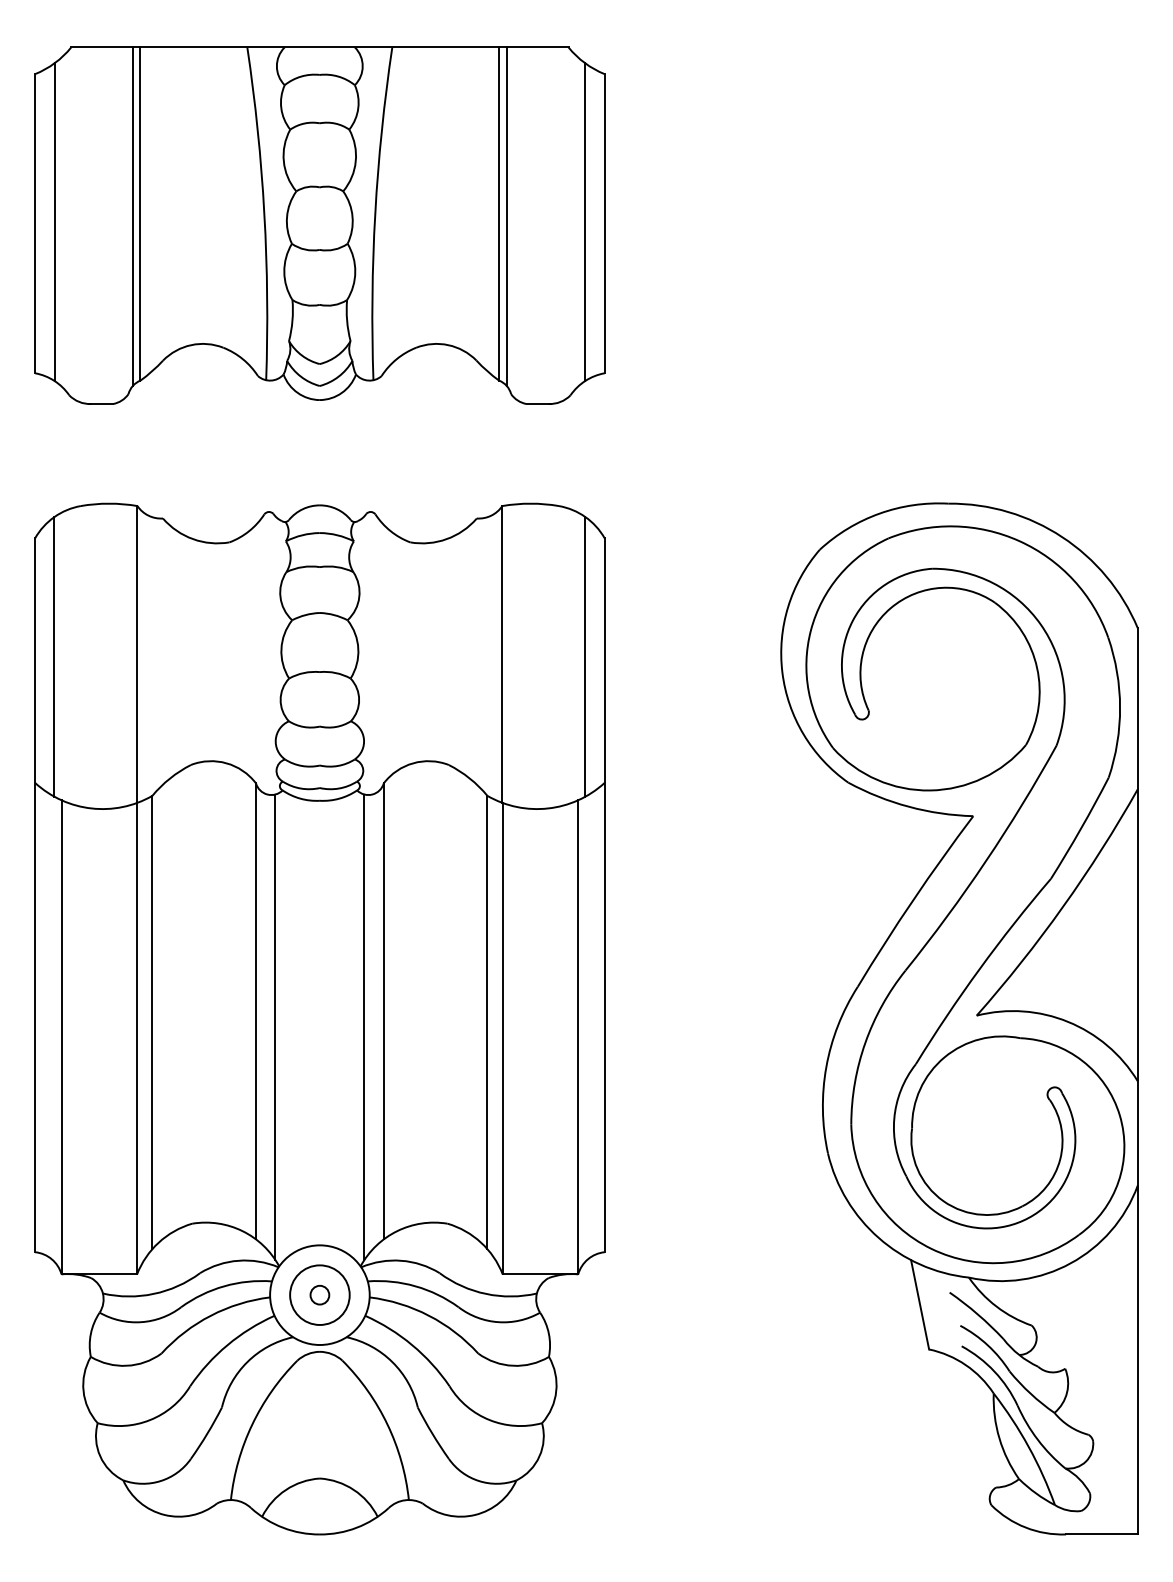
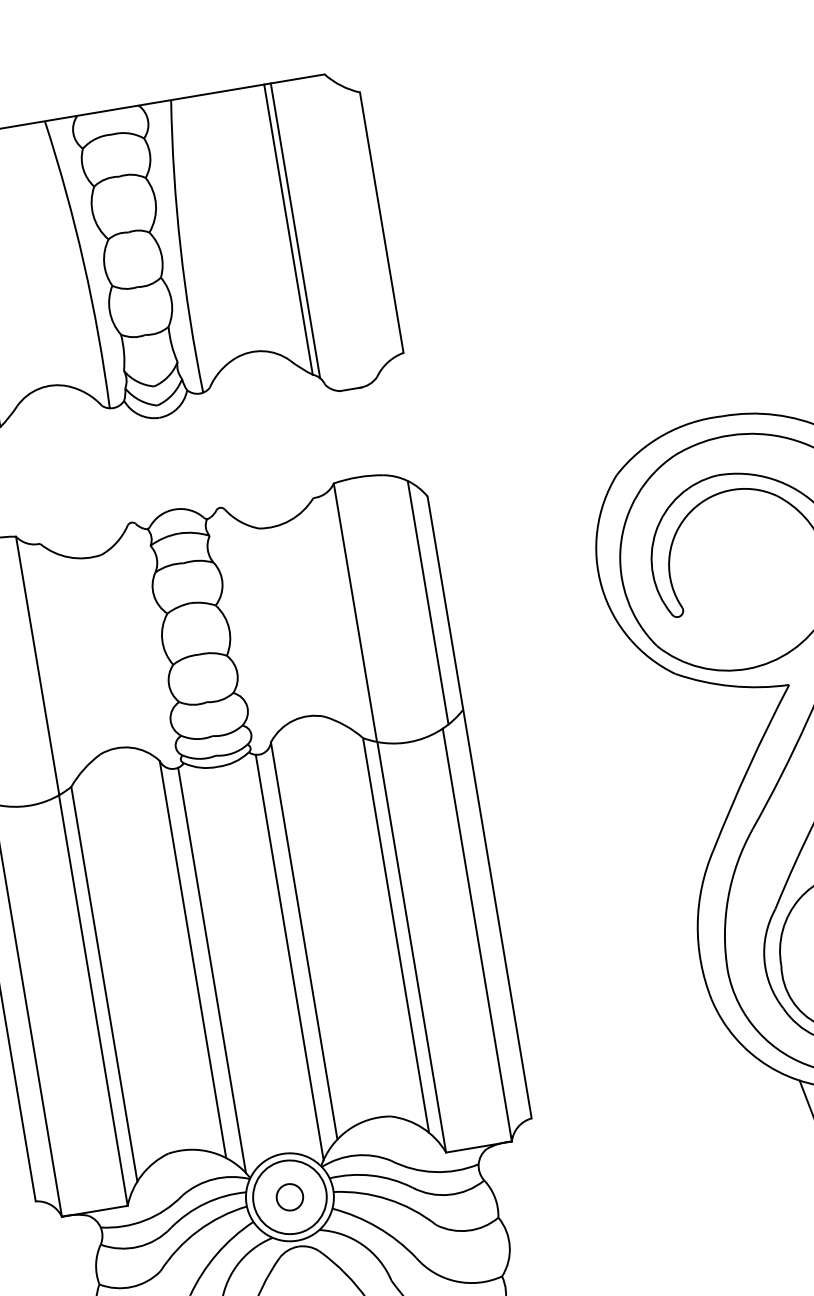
line: (584, 222) -> (364, 224), removed
circle: (319, 1294) -> (289, 1196), size x1.4
circle: (319, 1294) -> (289, 1196), size x1.6

